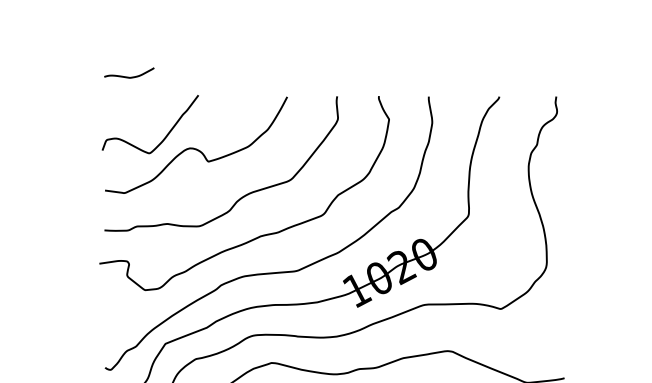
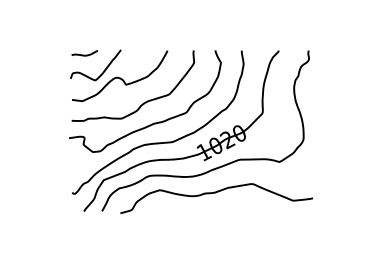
curve: (128, 75) -> (84, 54), moved

